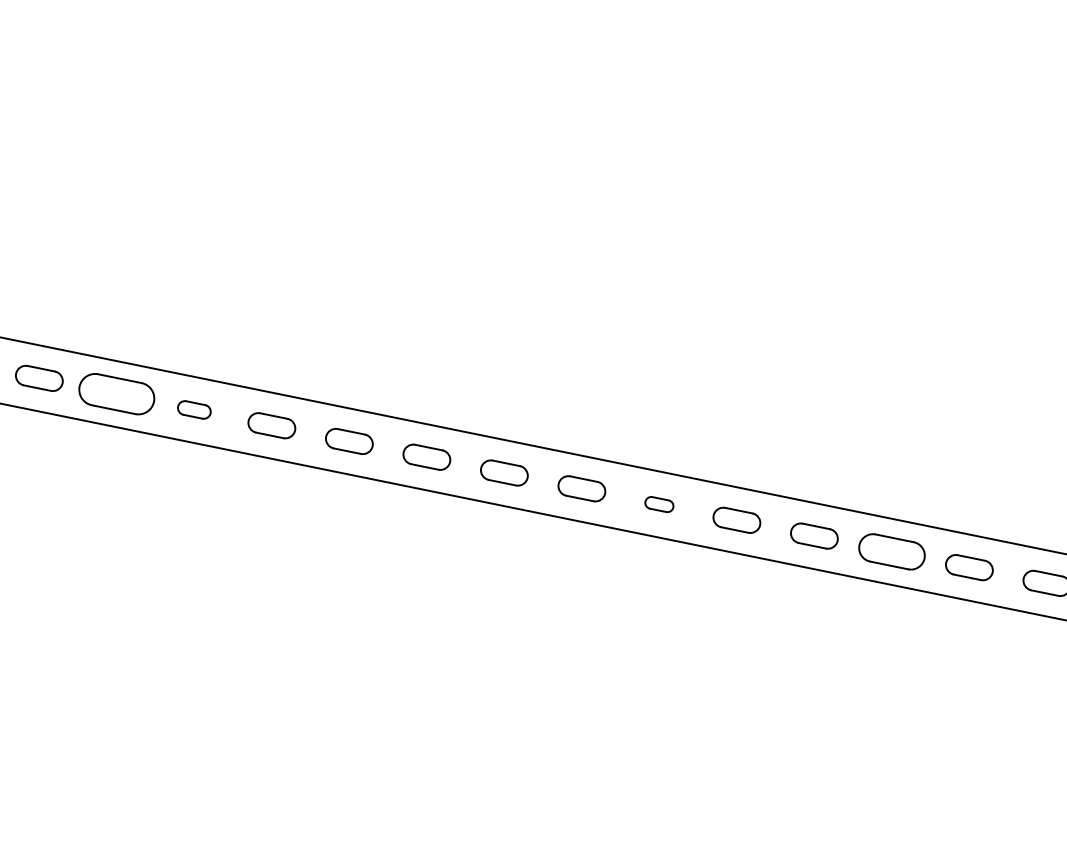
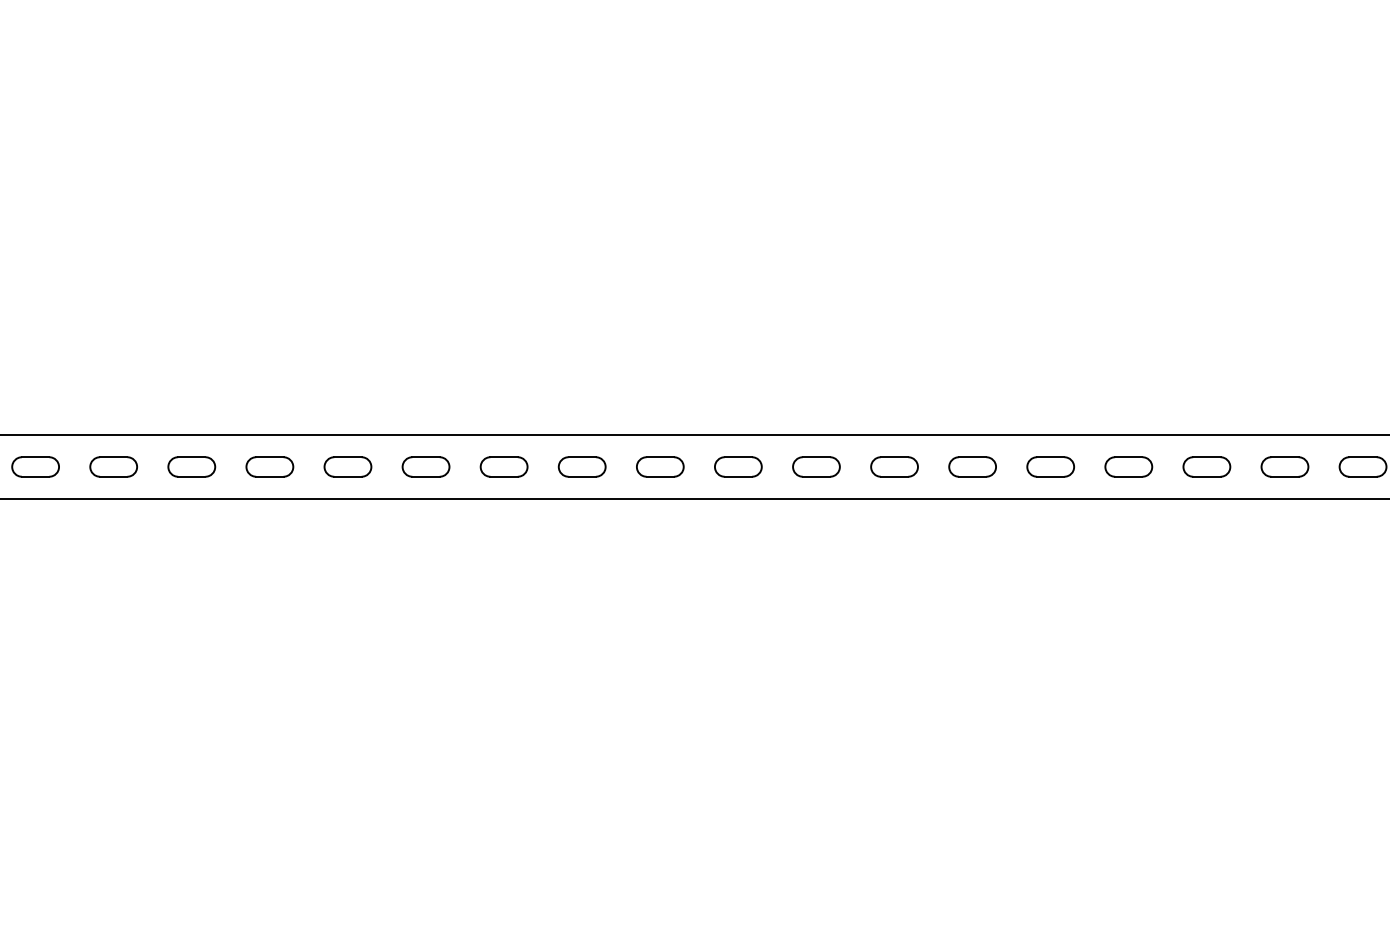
part: (116, 393) -> (269, 466), size x0.62
part: (194, 409) -> (347, 466), size x1.43
part: (659, 504) -> (816, 466), size x1.67
part: (891, 551) -> (1050, 466), size x0.71

